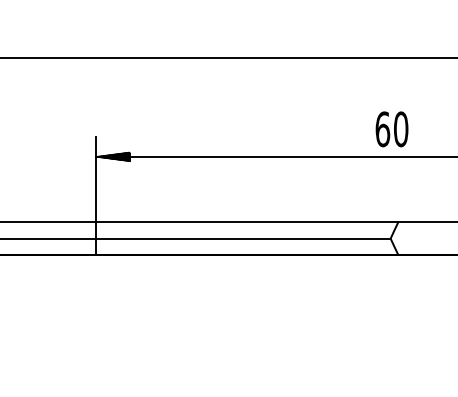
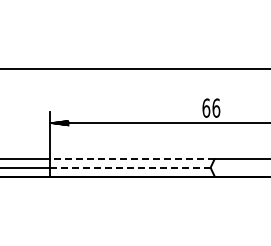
text: (401, 128) -> (216, 107), 60 -> 66
line: (247, 221) -> (132, 158), solid -> dashed
line: (243, 238) -> (130, 167), solid -> dashed

